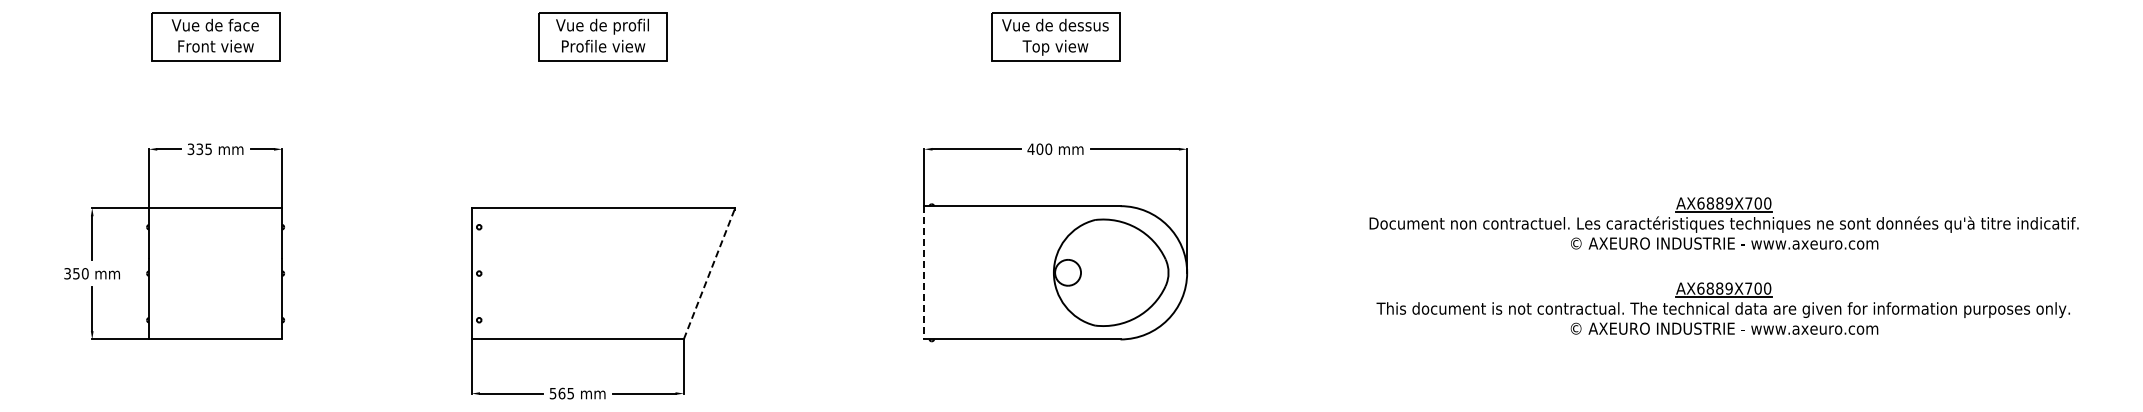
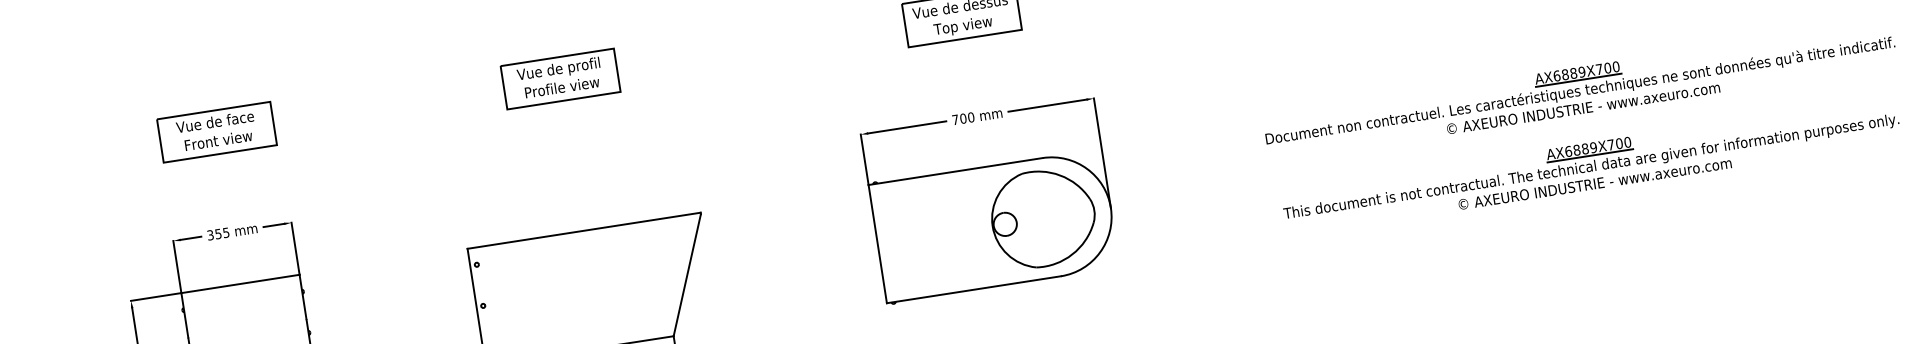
text: (199, 148) -> (218, 233), 335 -> 355
text: (1030, 148) -> (954, 119), 400 -> 700
line: (924, 272) -> (877, 243), dashed -> solid
line: (709, 274) -> (687, 275), dashed -> solid

